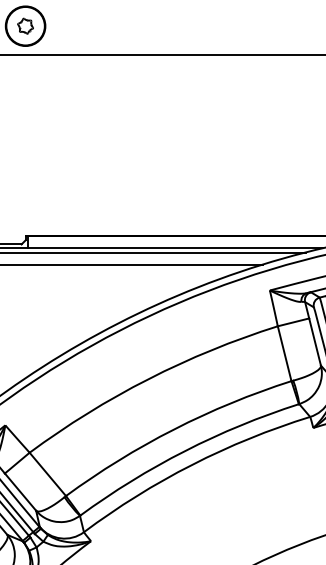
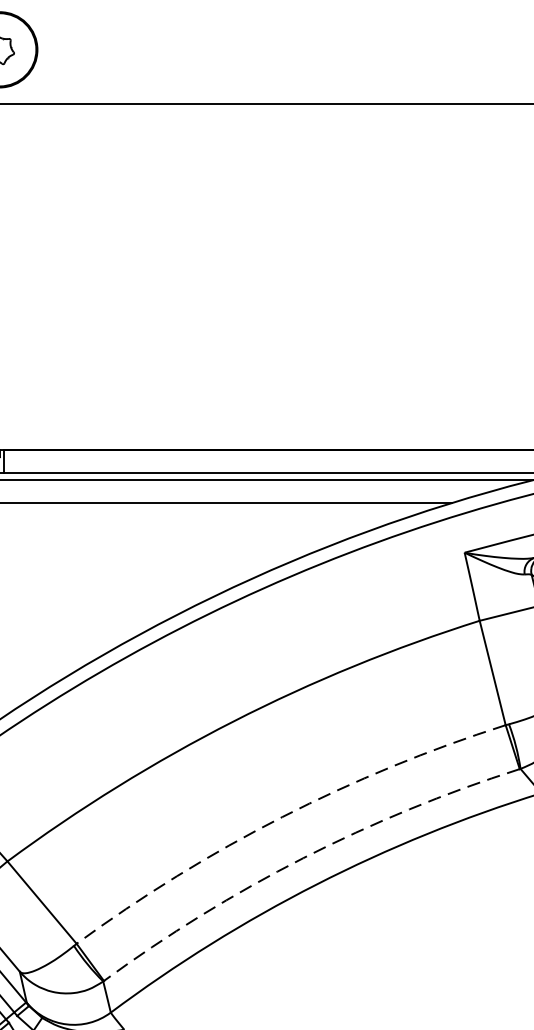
arc: (174, 429) -> (283, 817), solid -> dashed
arc: (185, 451) -> (304, 859), solid -> dashed

